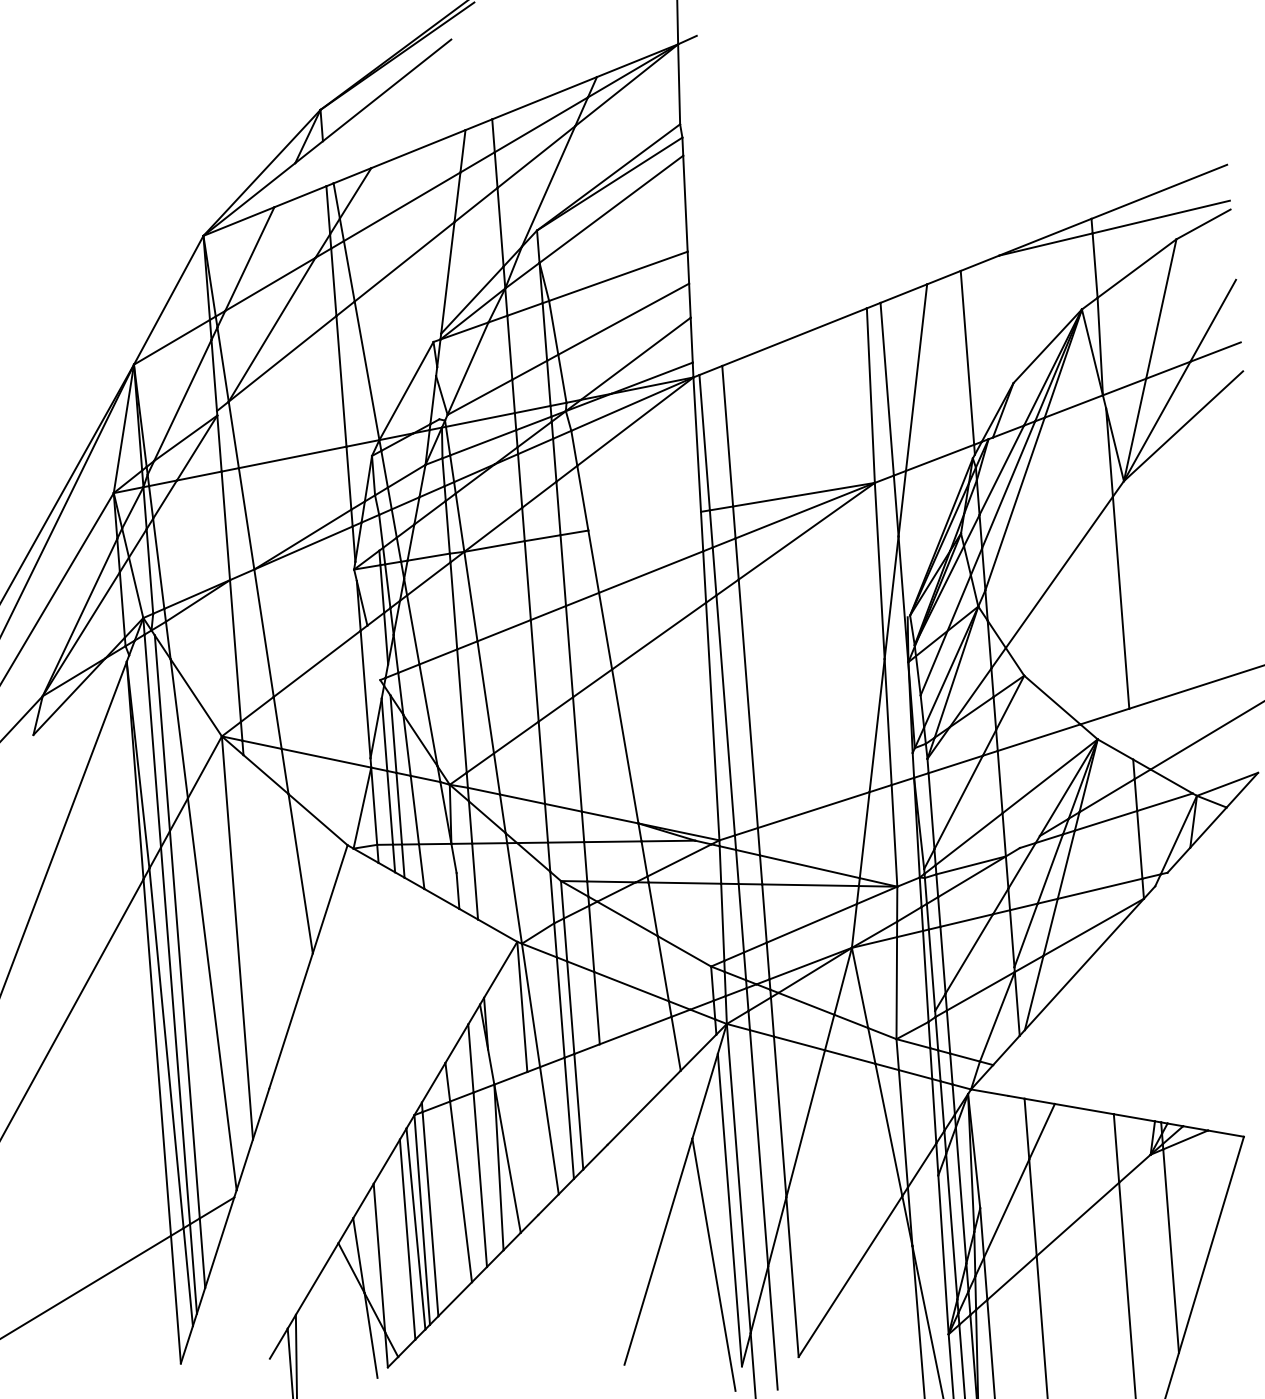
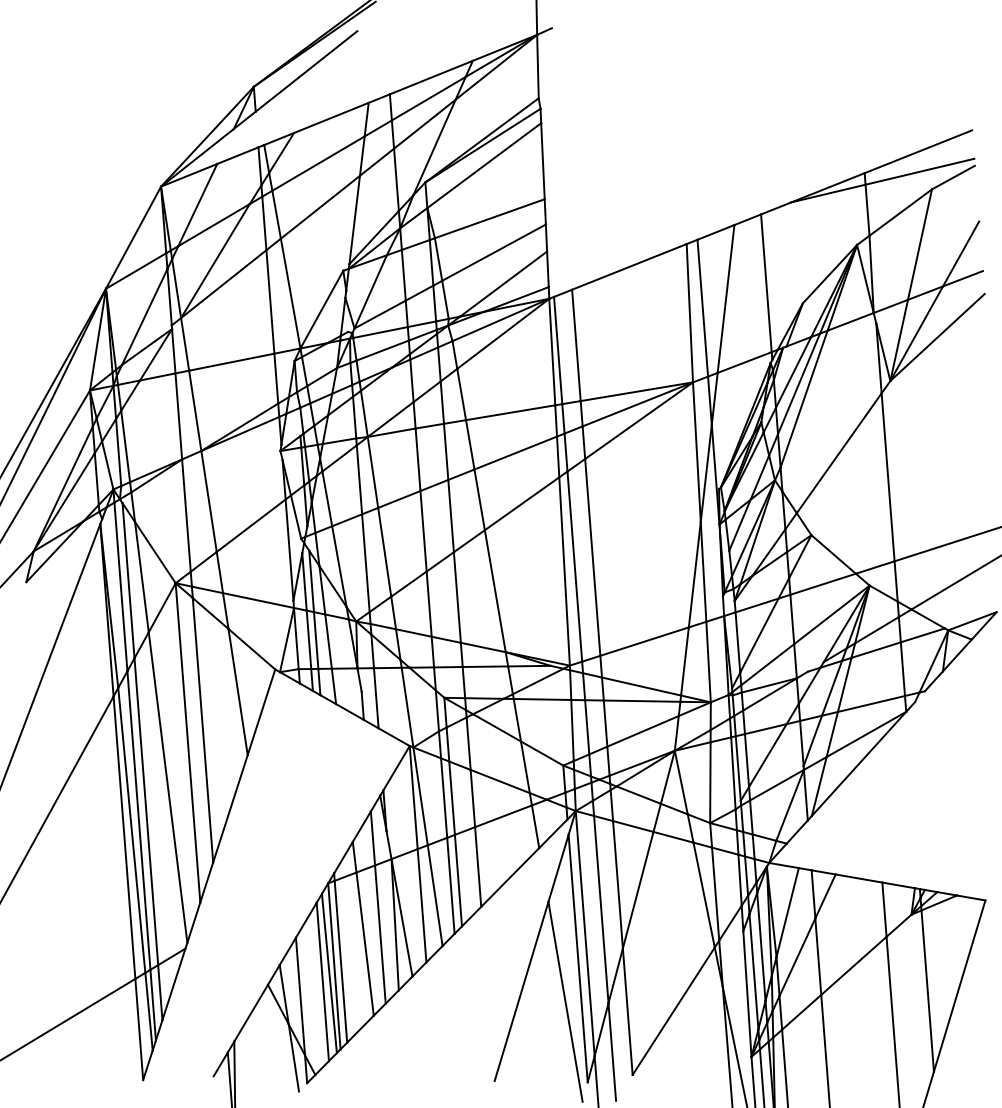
line: (644, 520) -> (510, 412), added
line: (373, 652) -> (295, 516), added
line: (1131, 733) -> (896, 580), added
line: (256, 921) -> (203, 729), added
line: (603, 1094) -> (478, 866), added
line: (532, 1143) -> (421, 905), added
line: (994, 1151) -> (787, 912), added

